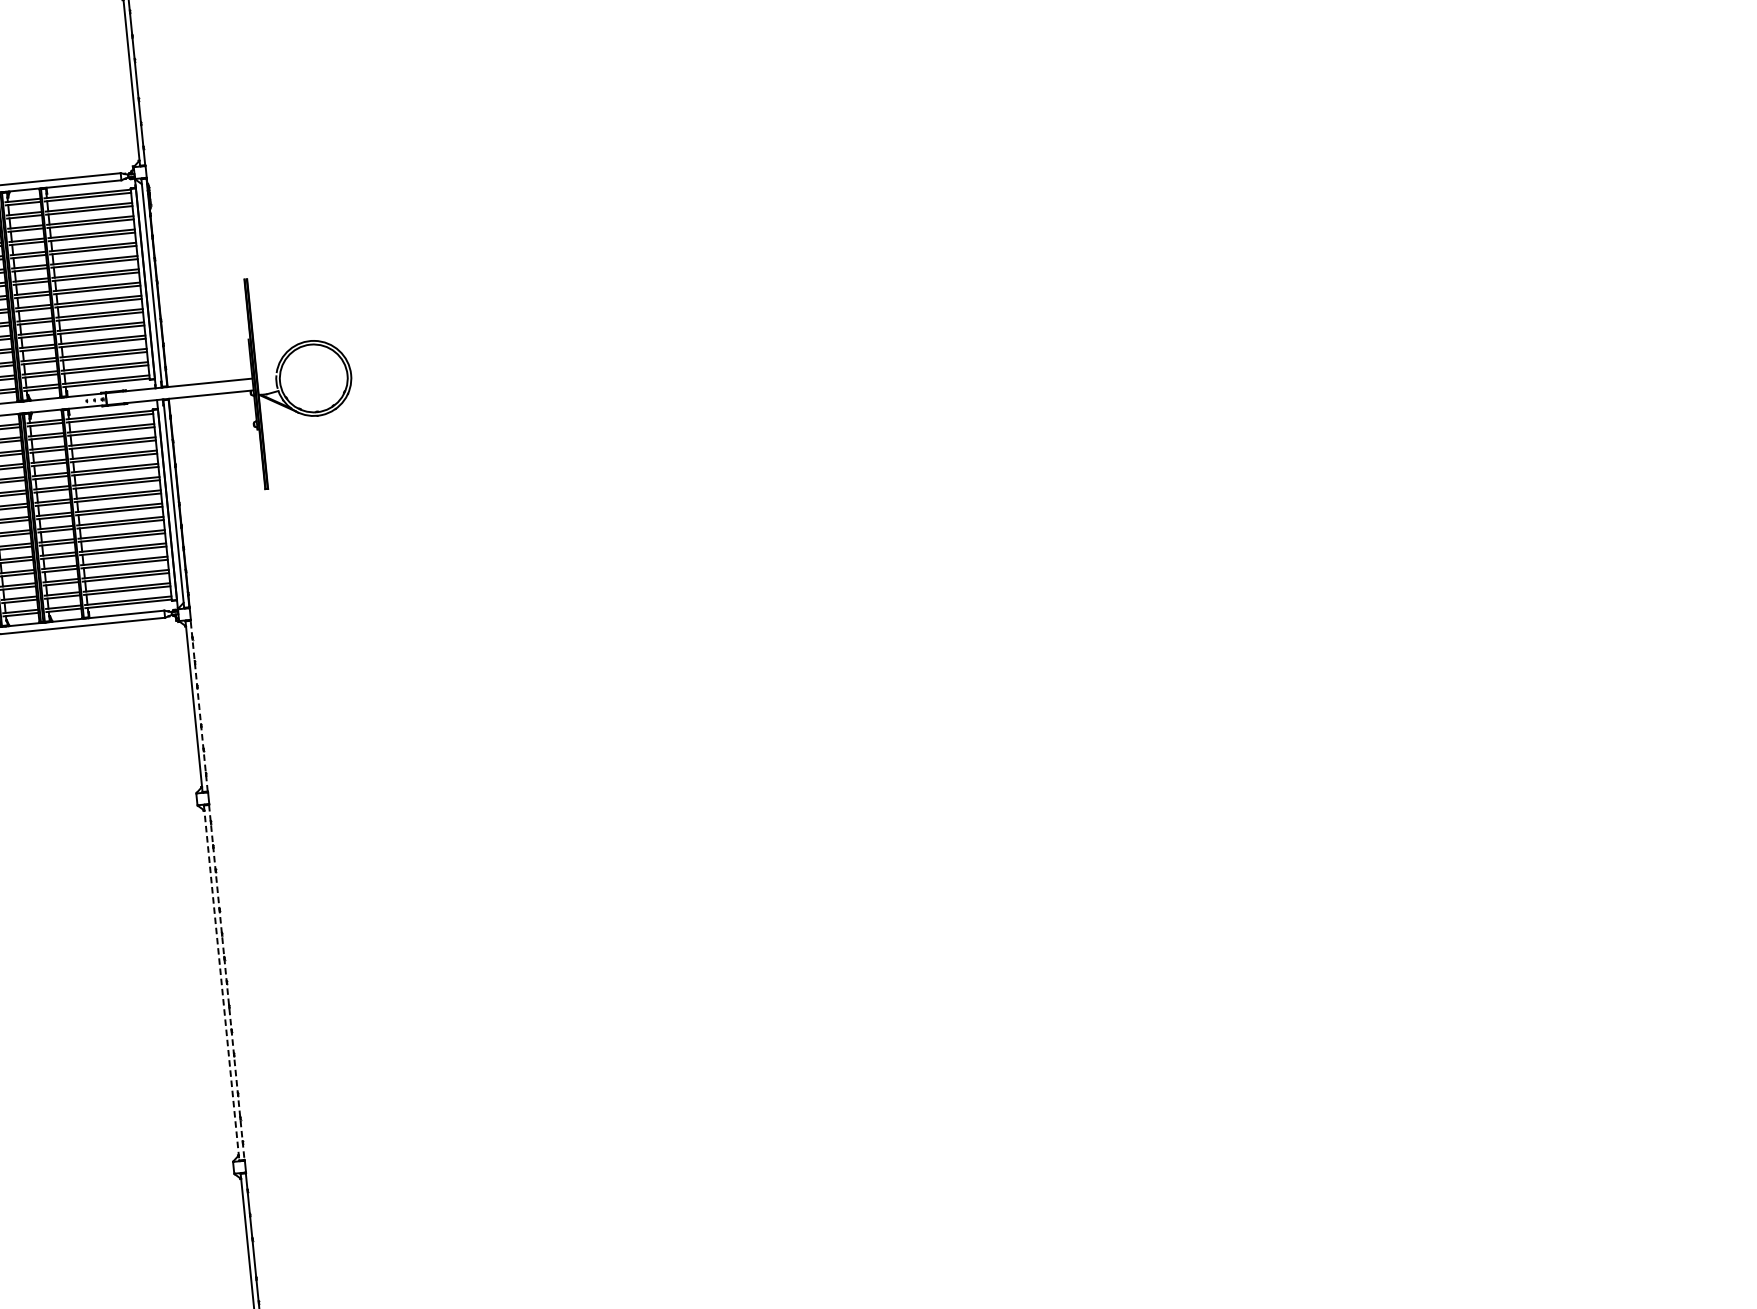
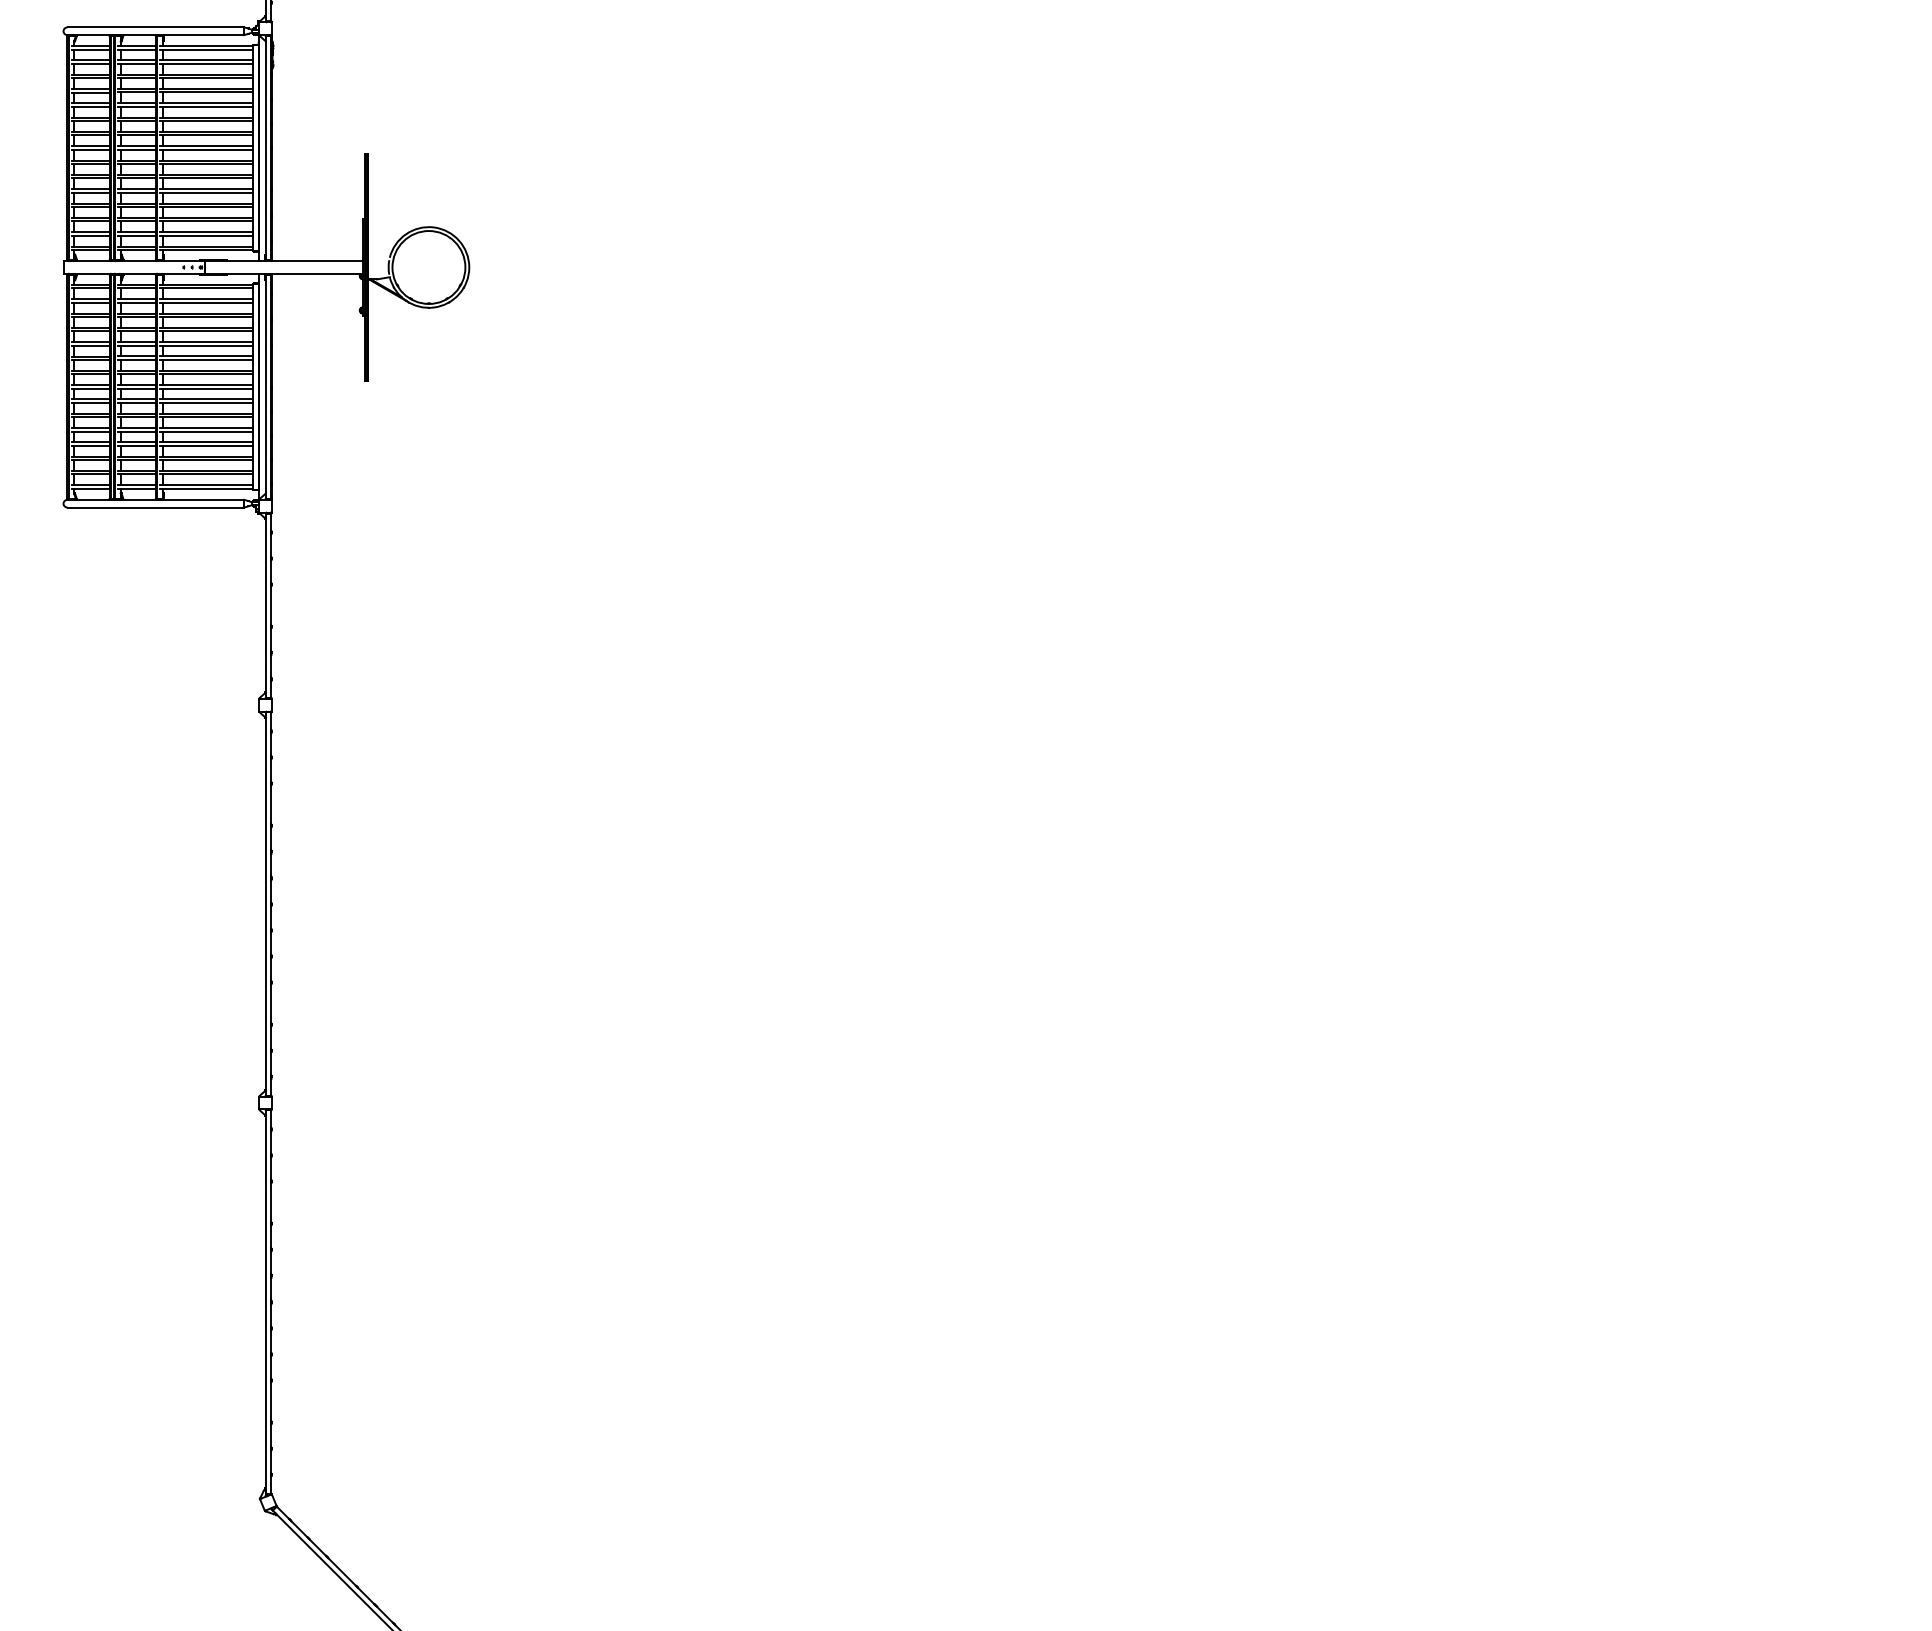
line: (199, 705) -> (271, 605), dashed -> solid
line: (226, 982) -> (271, 904), dashed -> solid
line: (221, 983) -> (265, 904), dashed -> solid

